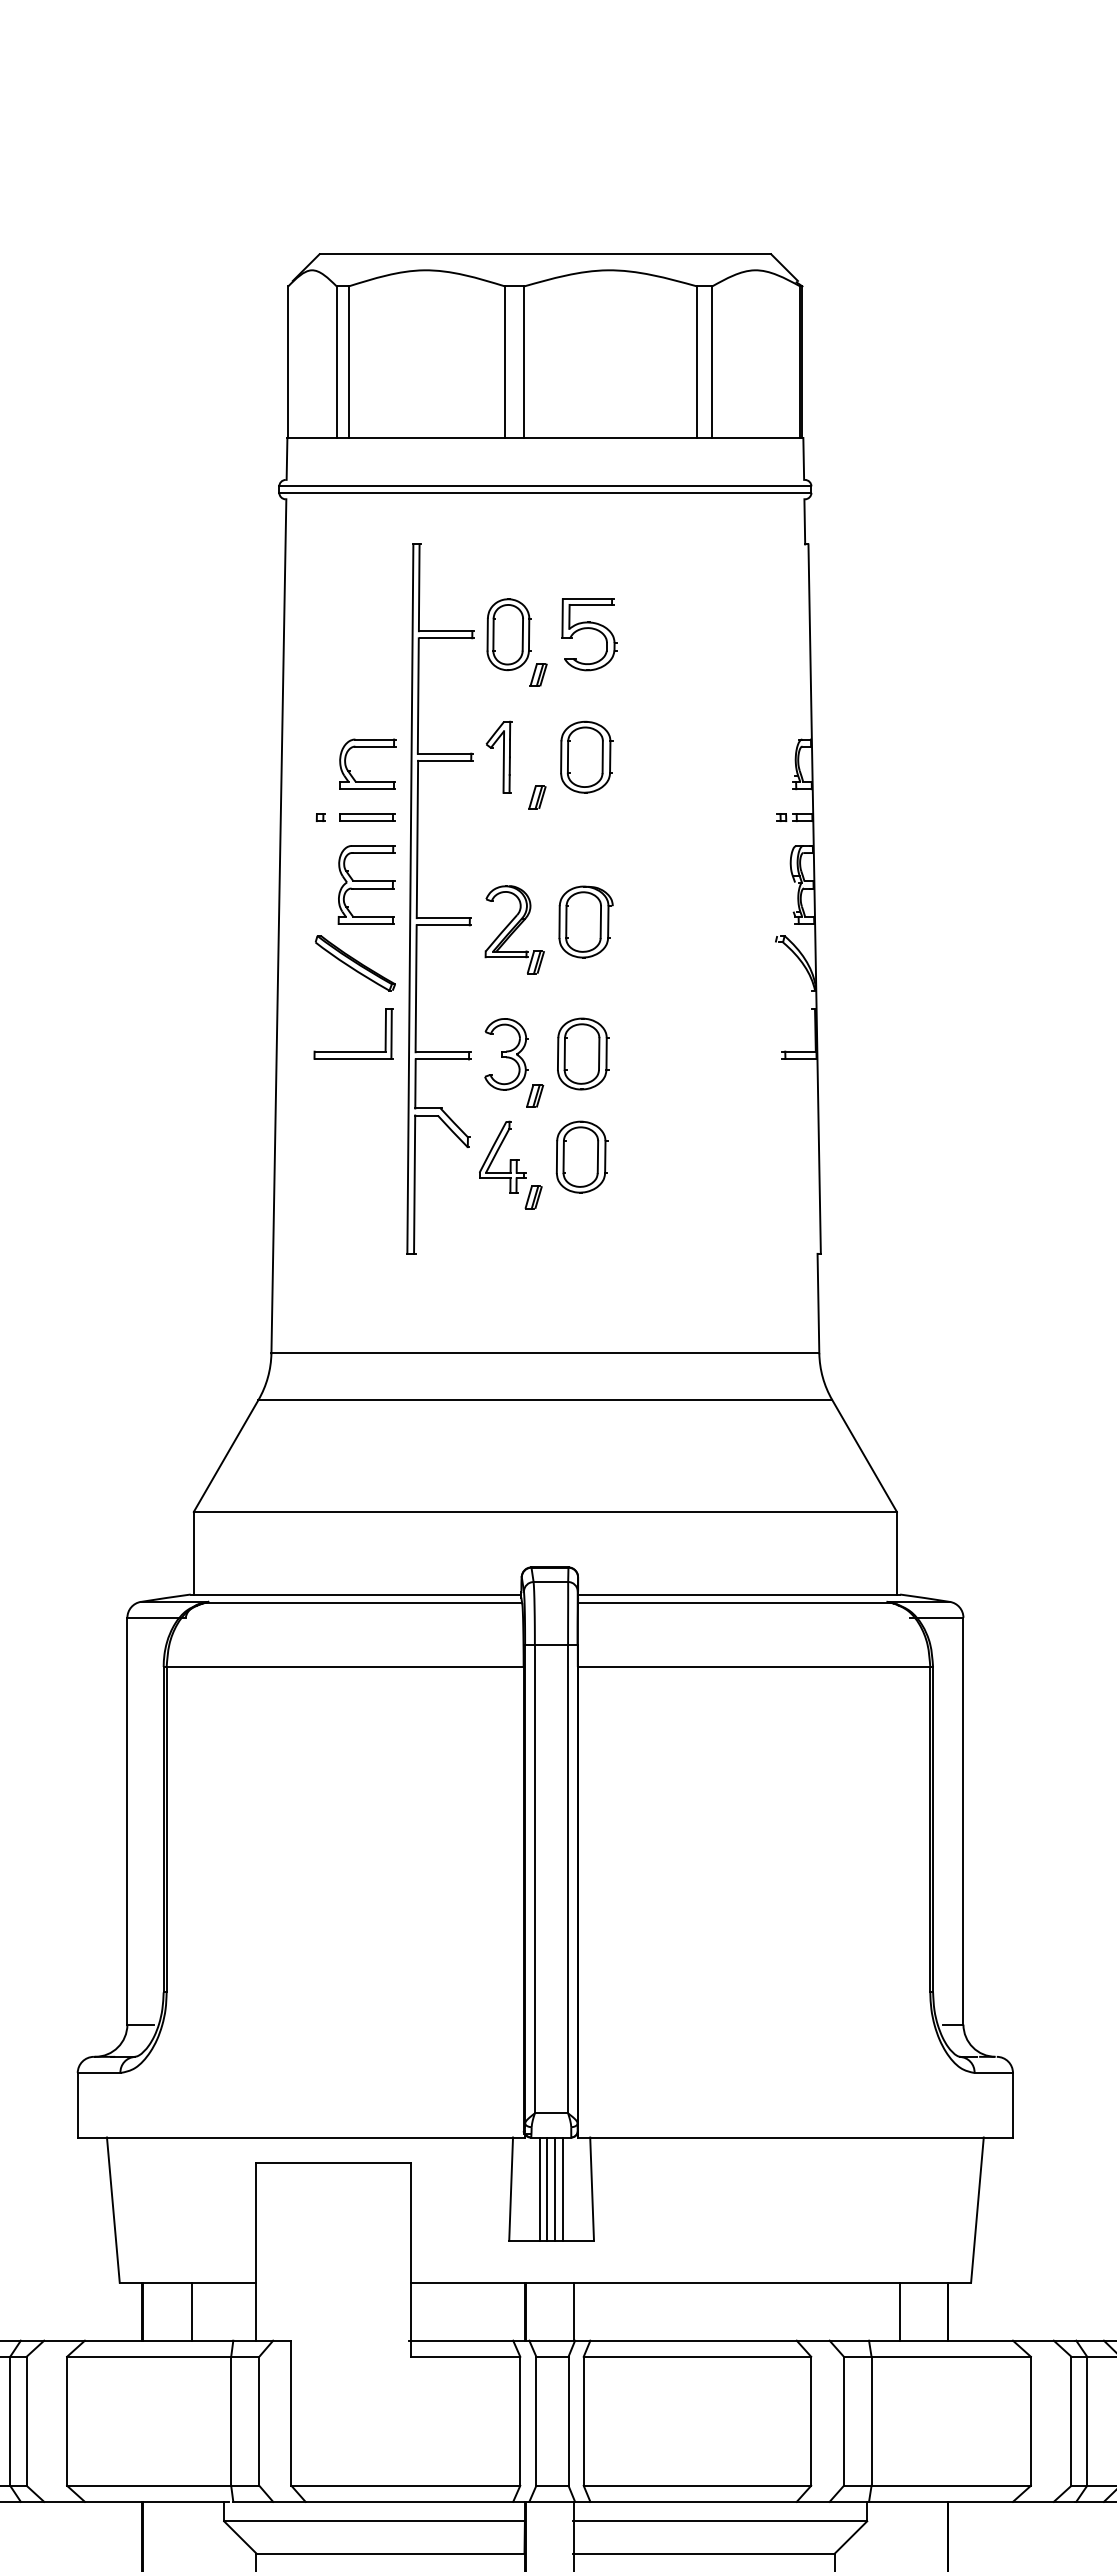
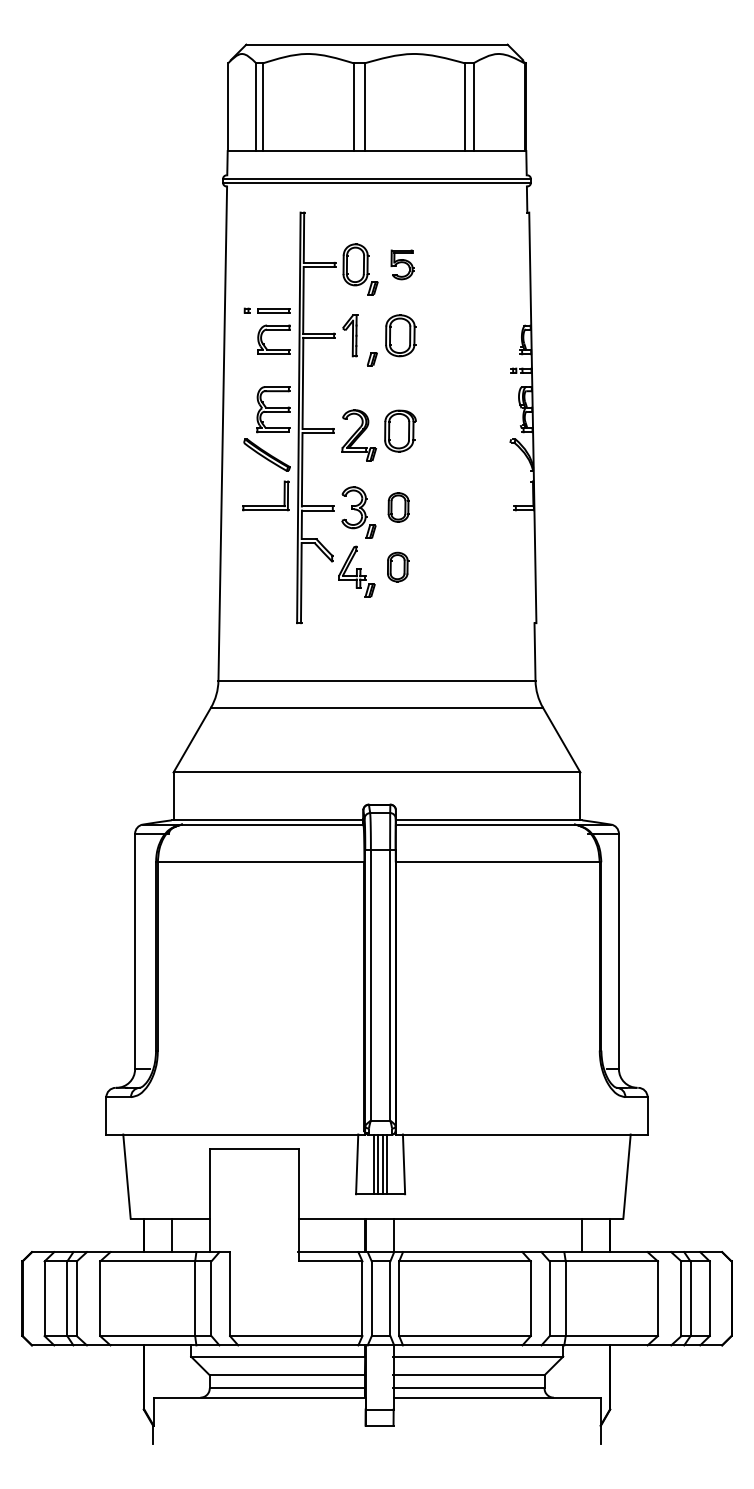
part: (589, 634) -> (402, 264), size x0.7
part: (354, 817) -> (266, 310), moved
part: (582, 1053) -> (398, 507), size x0.7
part: (580, 1155) -> (397, 566), size x0.7

